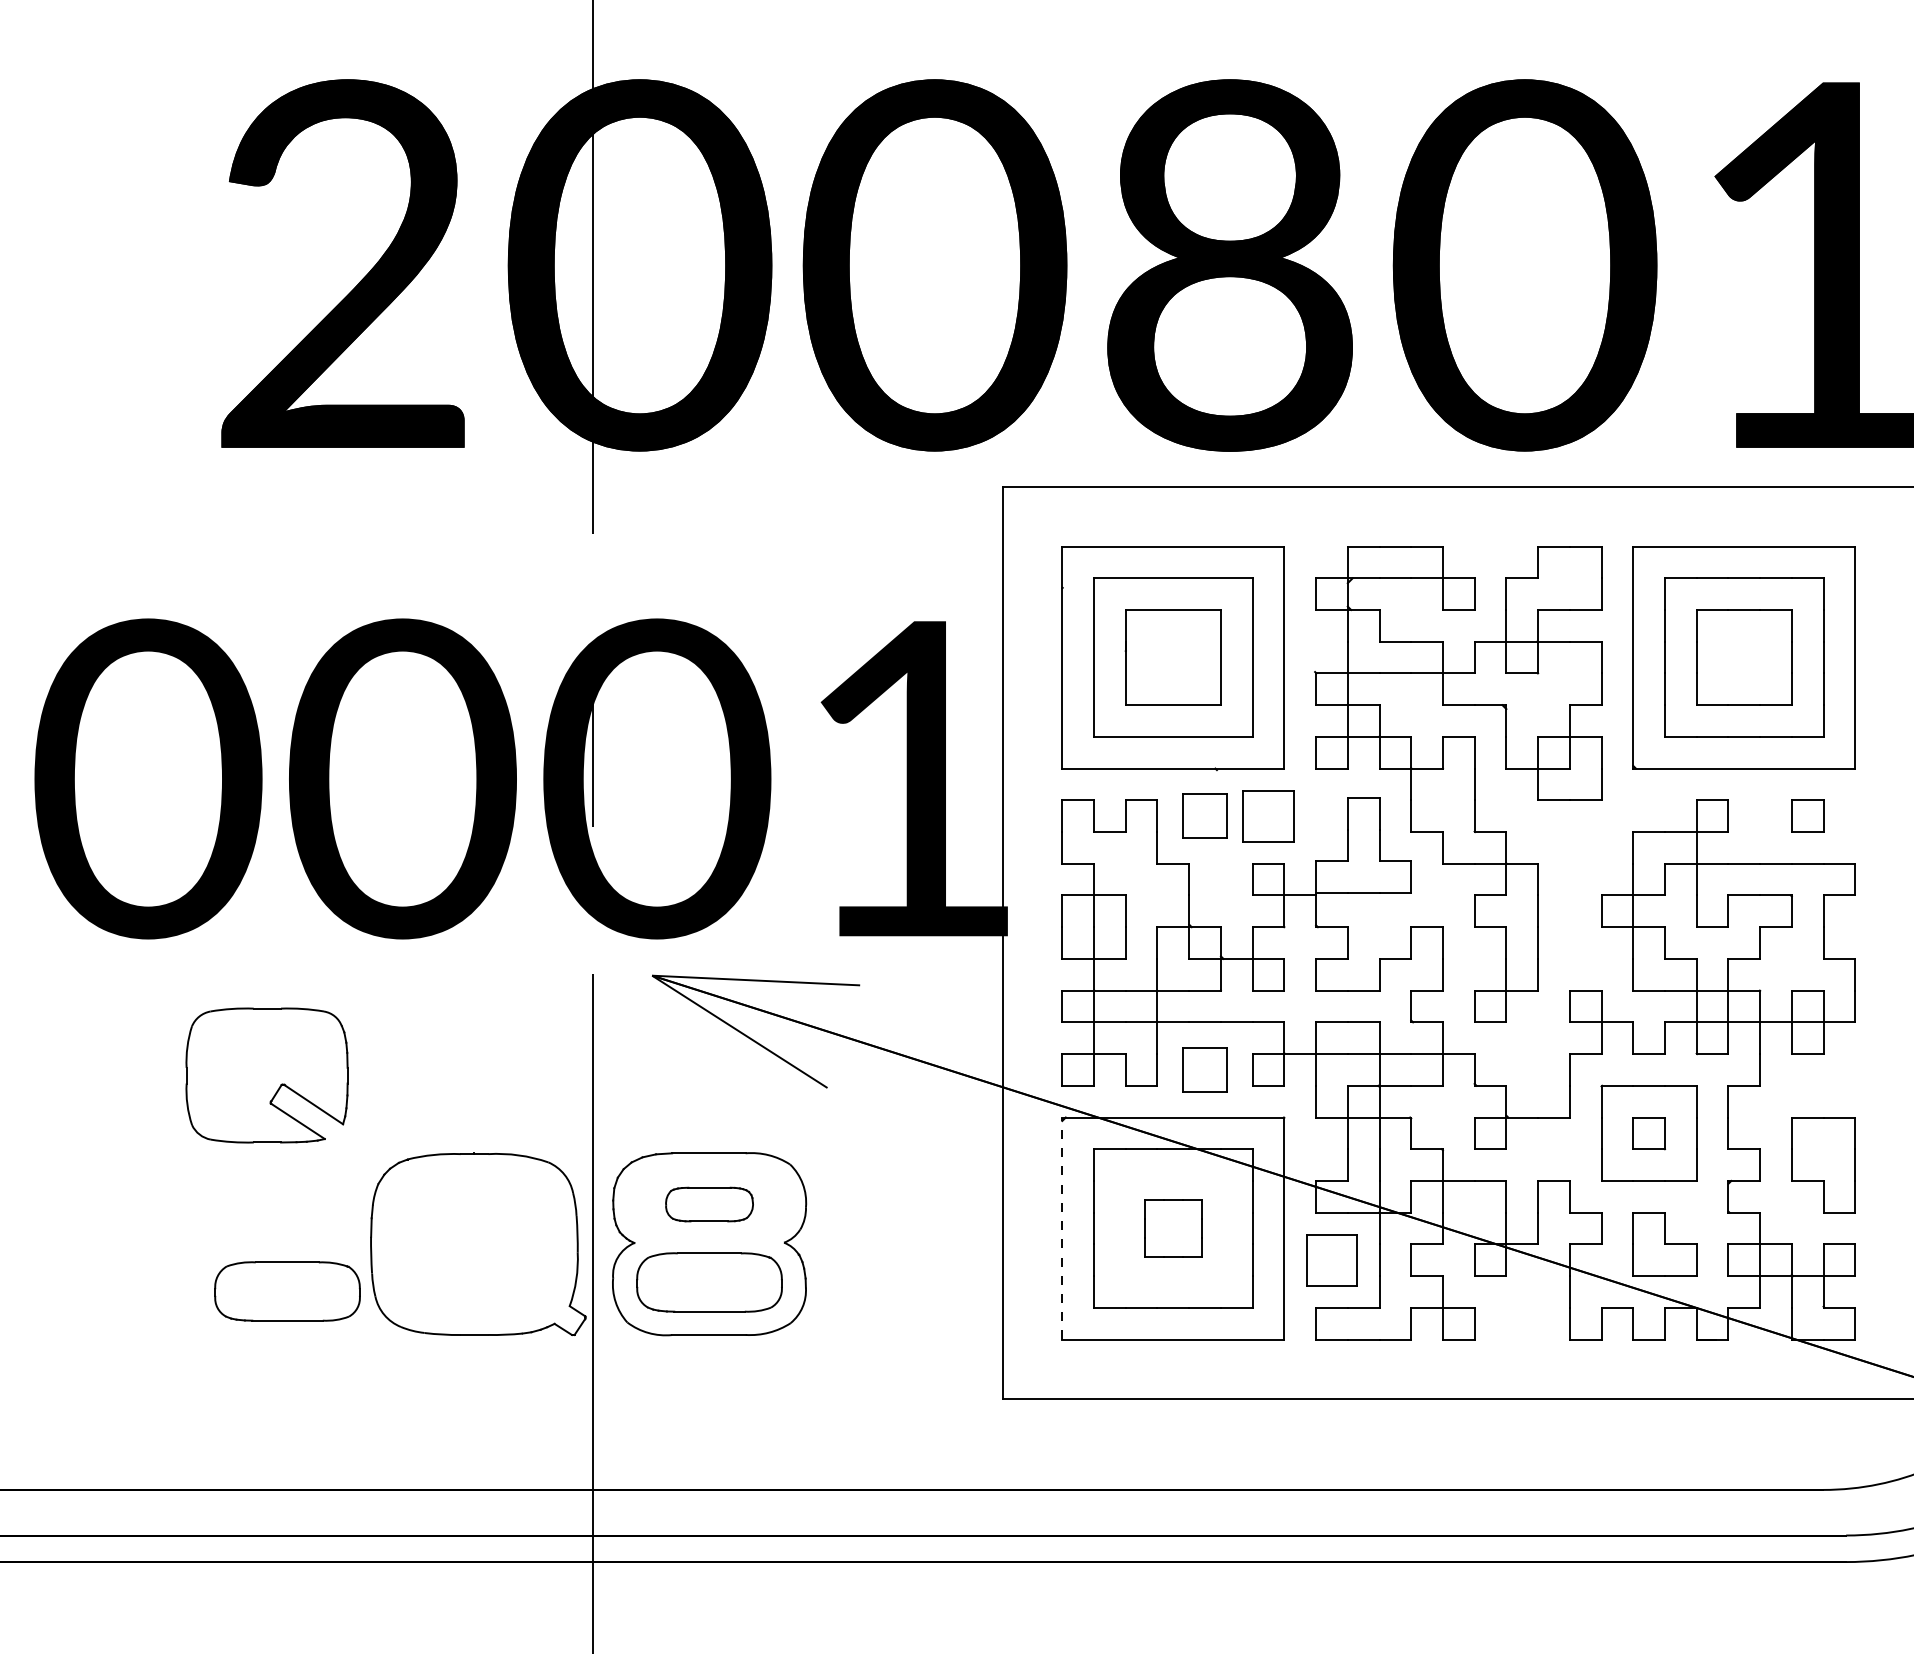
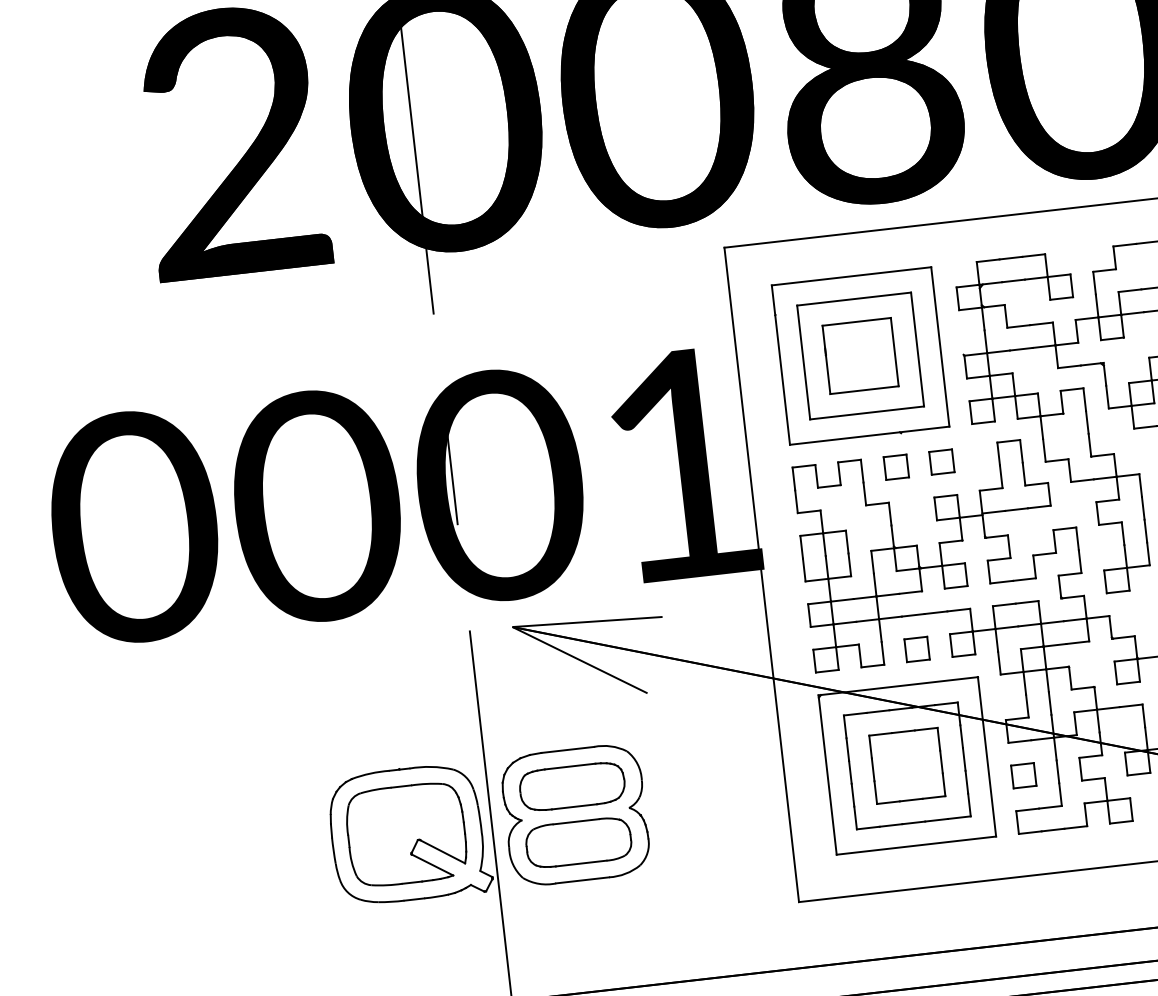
part: (1204, 815) -> (895, 466), size x0.71
part: (1268, 815) -> (941, 461), size x0.62
part: (1204, 1069) -> (916, 649), size x0.71
part: (266, 1075) -> (406, 834), moved
part: (709, 1204) -> (572, 786), size x1.67
line: (1062, 1228) -> (827, 774), dashed -> solid
part: (1173, 1228) -> (907, 765), size x1.67
part: (1331, 1259) -> (1023, 775), size x0.62
part: (287, 1291) -> (276, 883), removed

